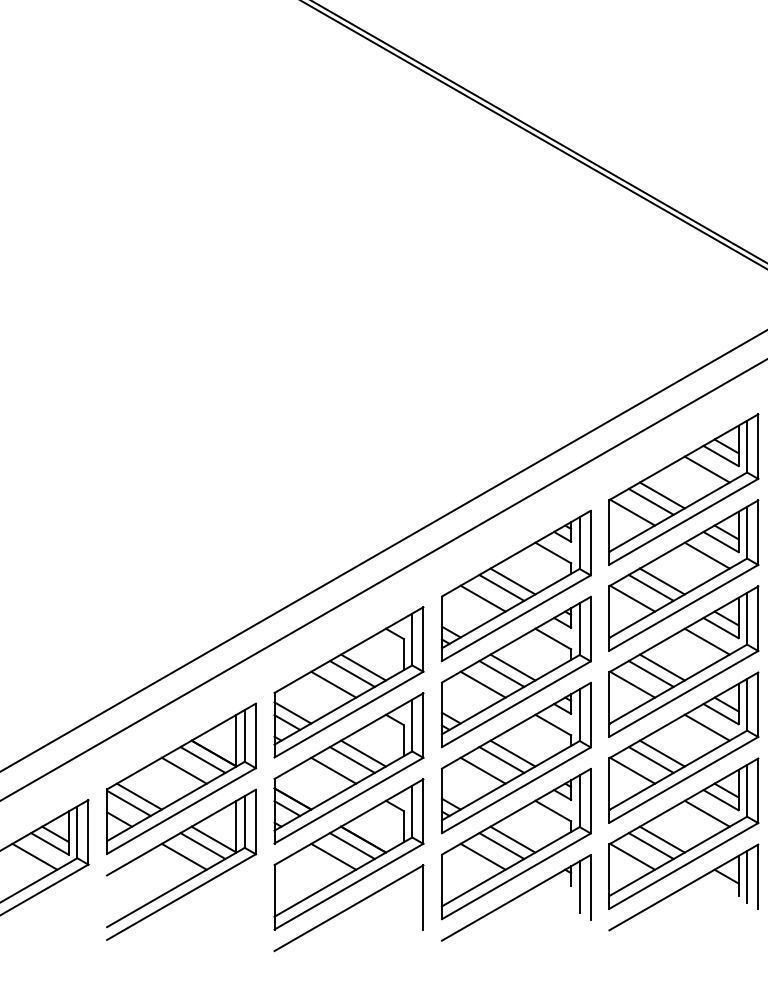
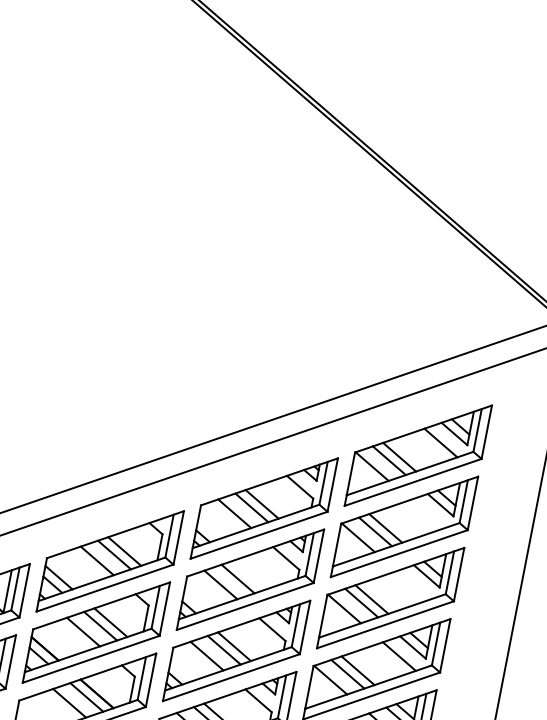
line: (706, 555) -> (426, 513), removed
line: (706, 641) -> (412, 585), removed
line: (512, 667) -> (247, 575), removed

